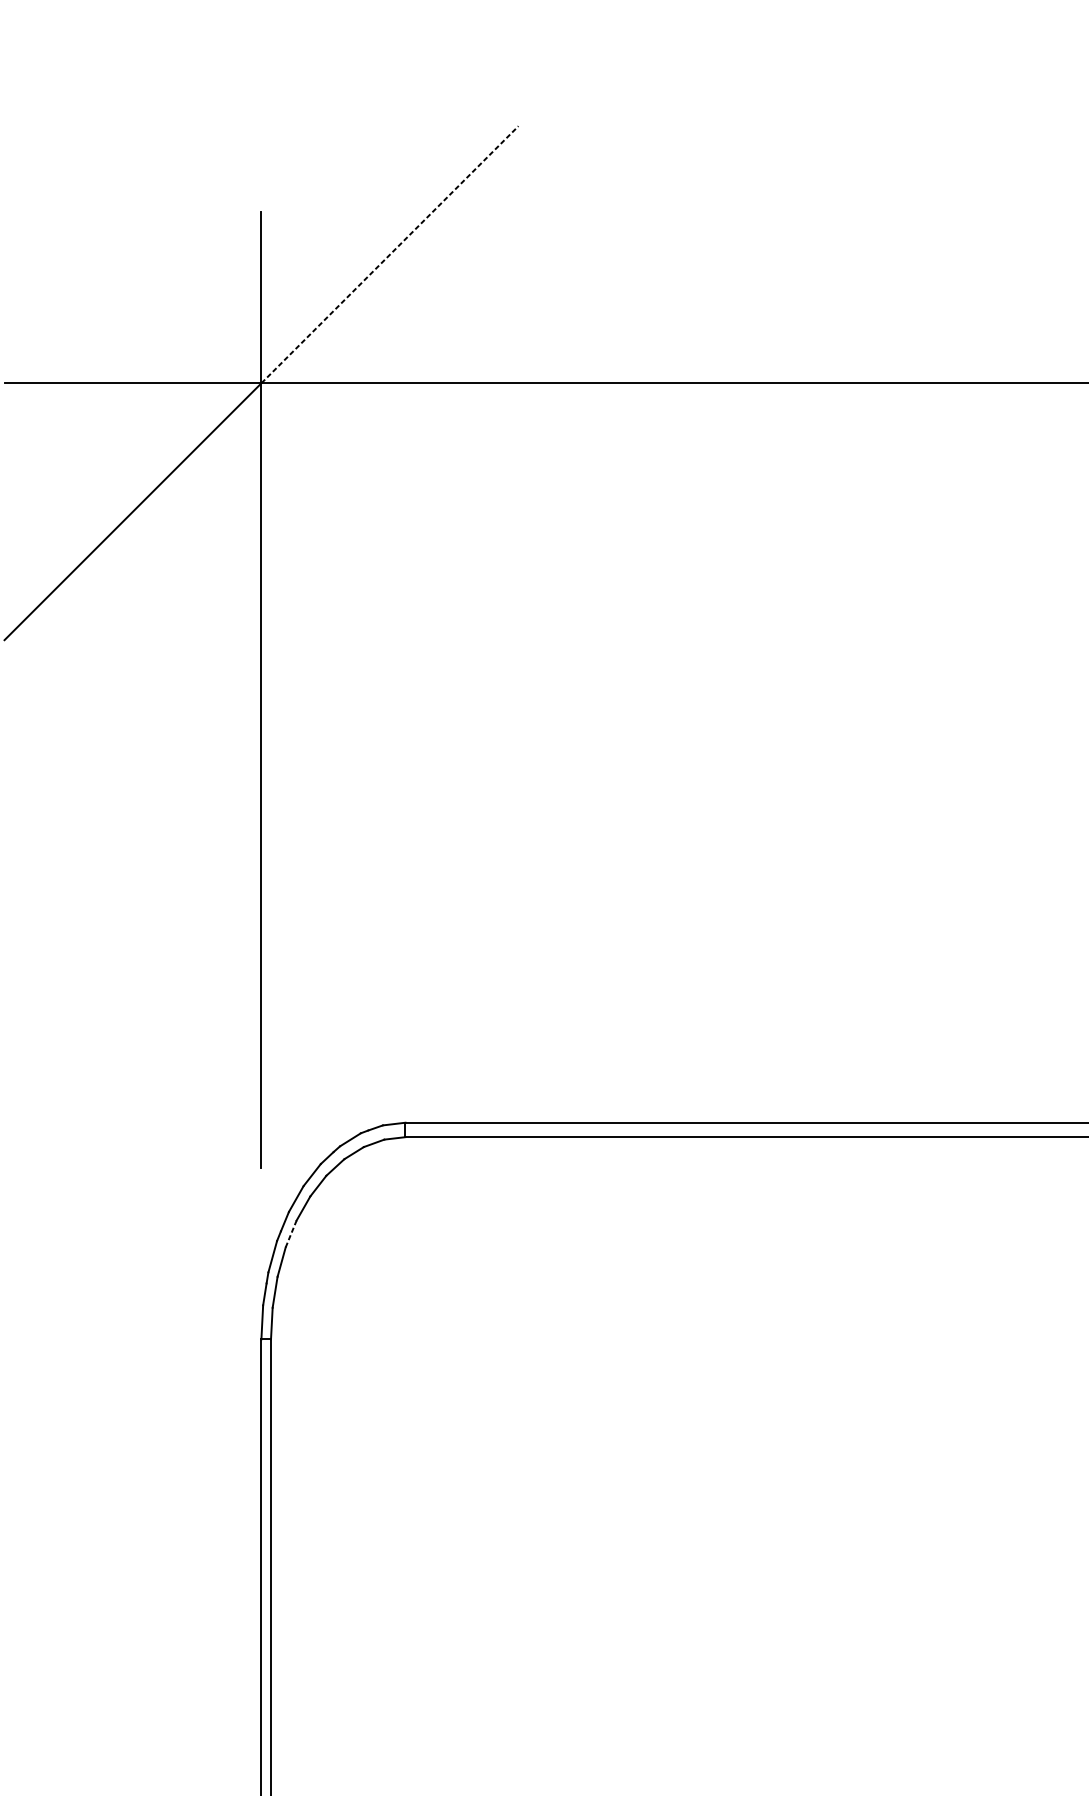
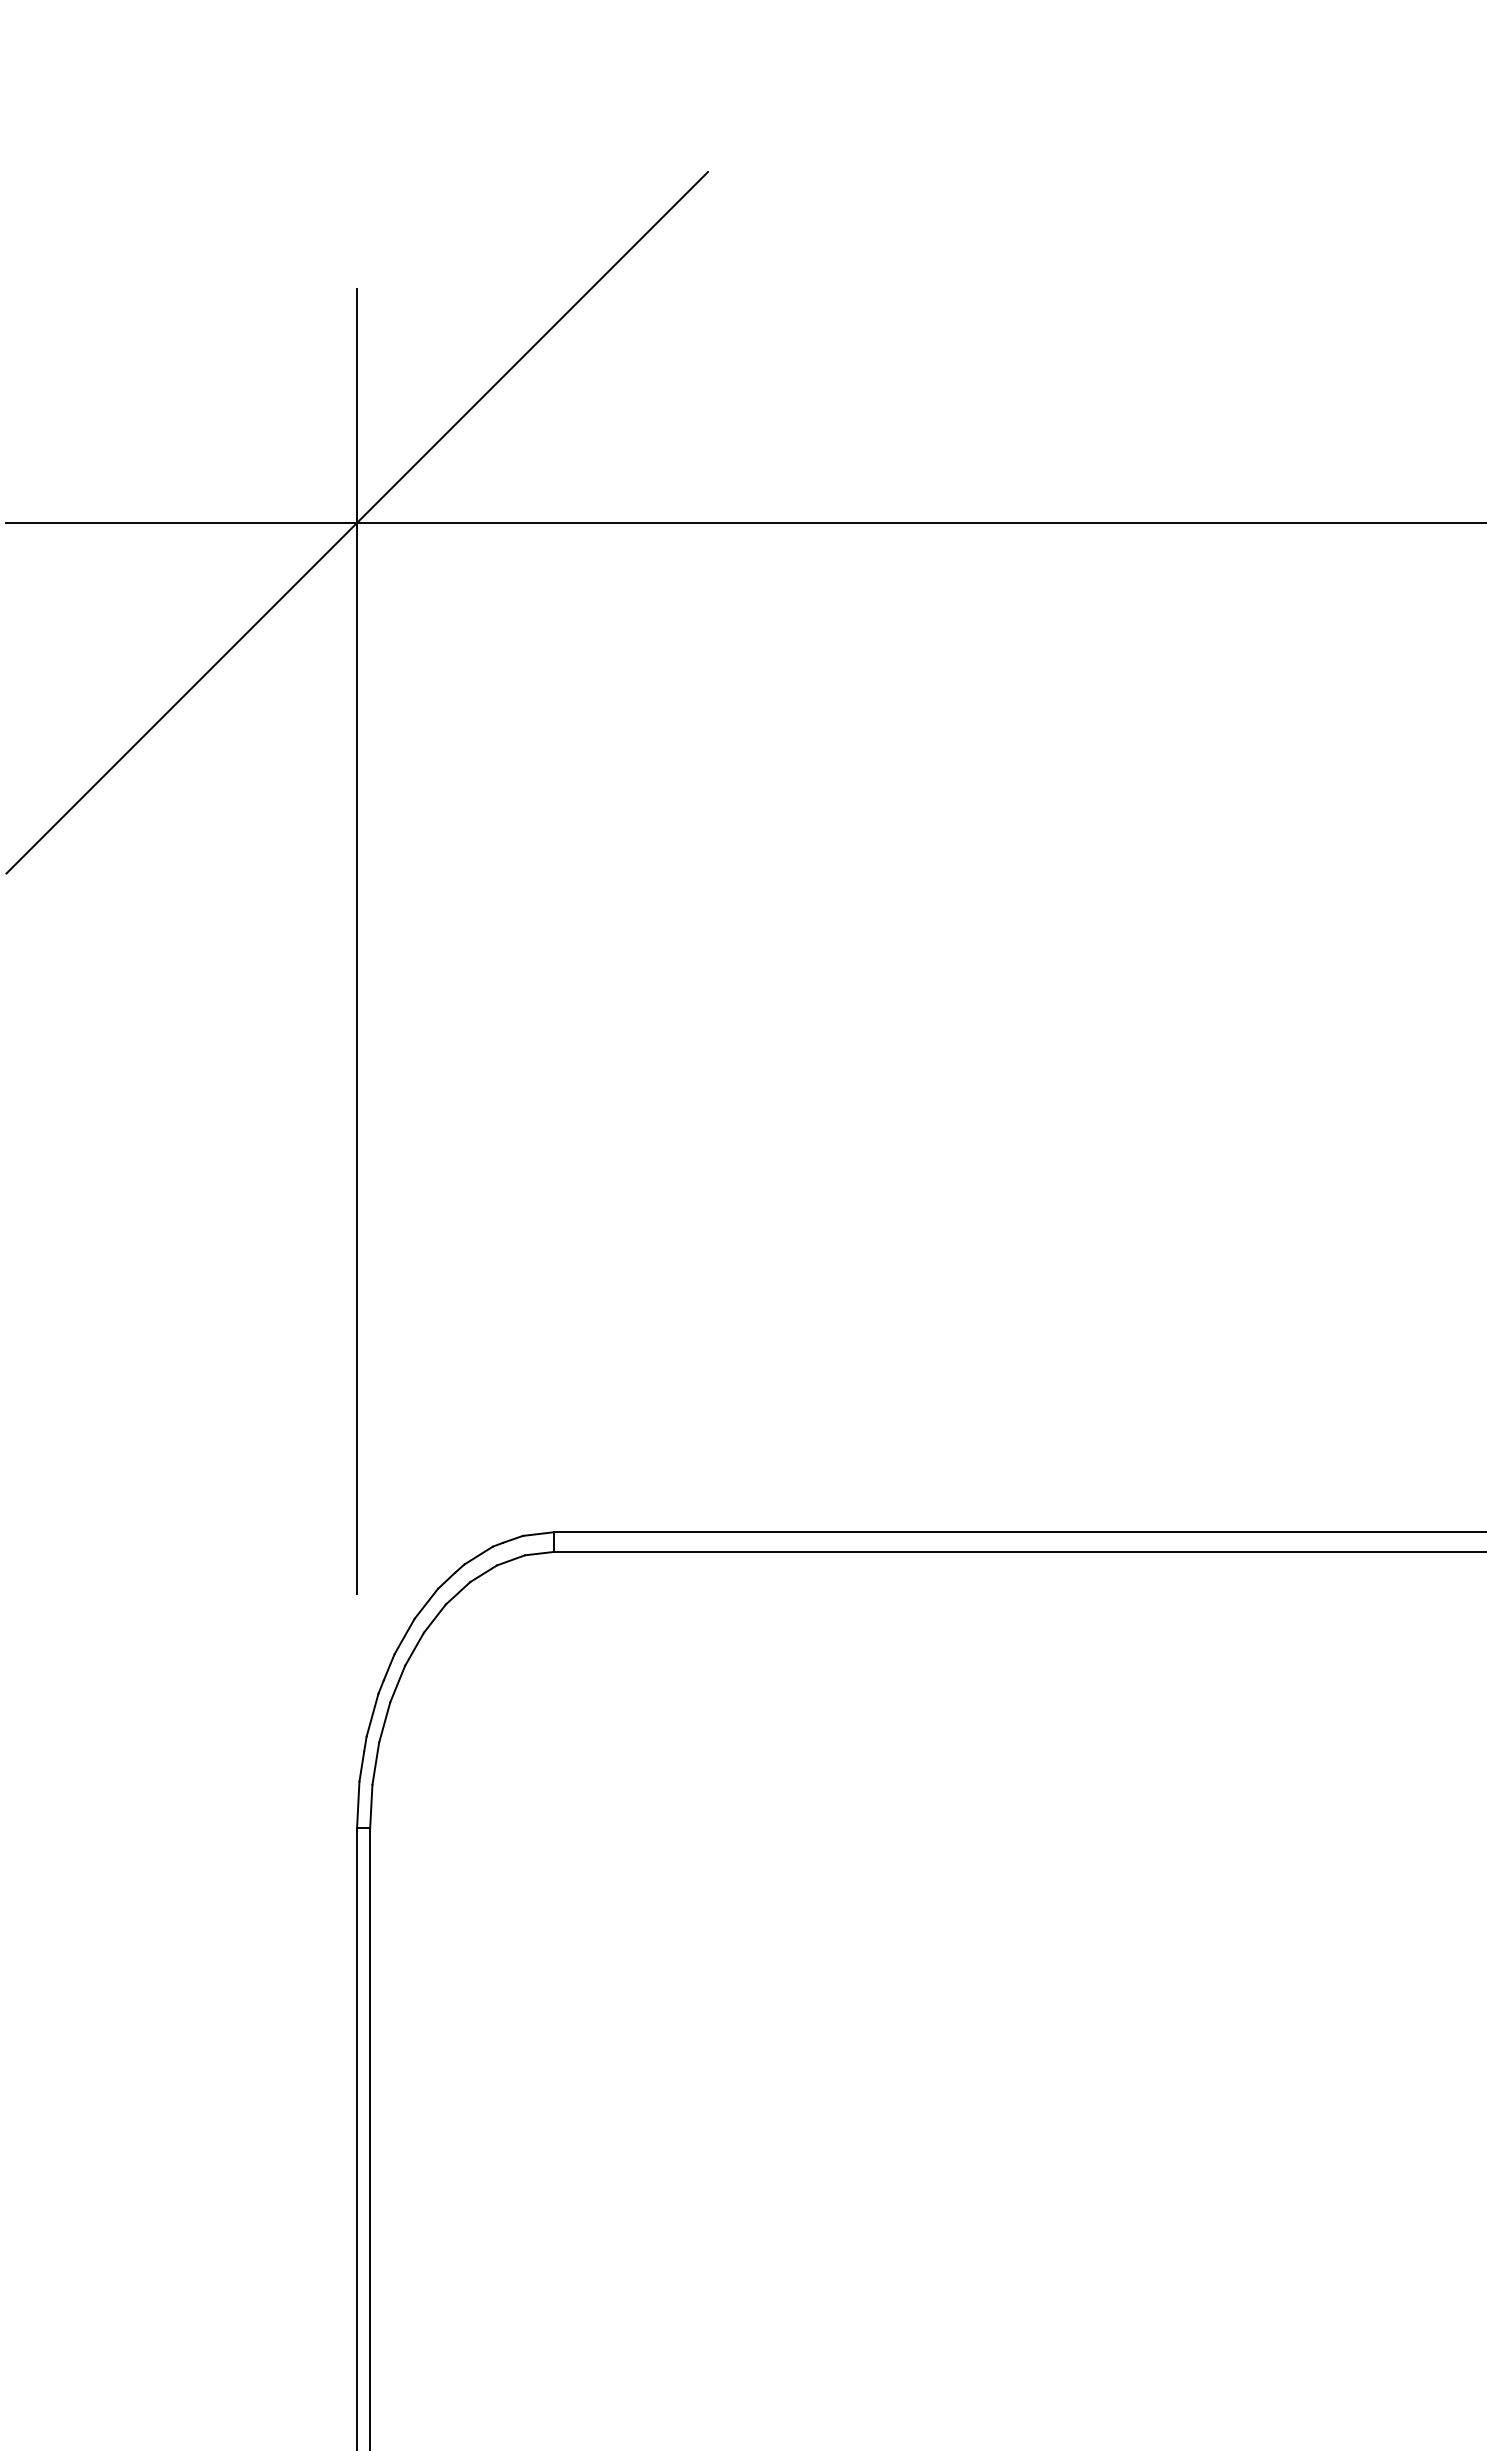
line: (389, 254) -> (532, 347), dashed -> solid
line: (291, 1234) -> (397, 1684), dashed -> solid

